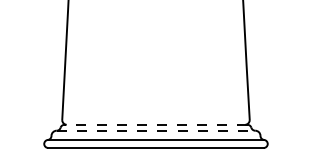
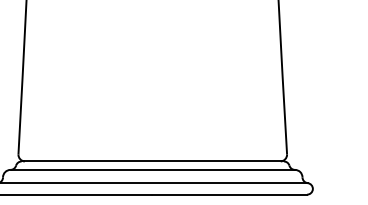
line: (155, 124) -> (152, 161), dashed -> solid
line: (156, 130) -> (153, 169), dashed -> solid

